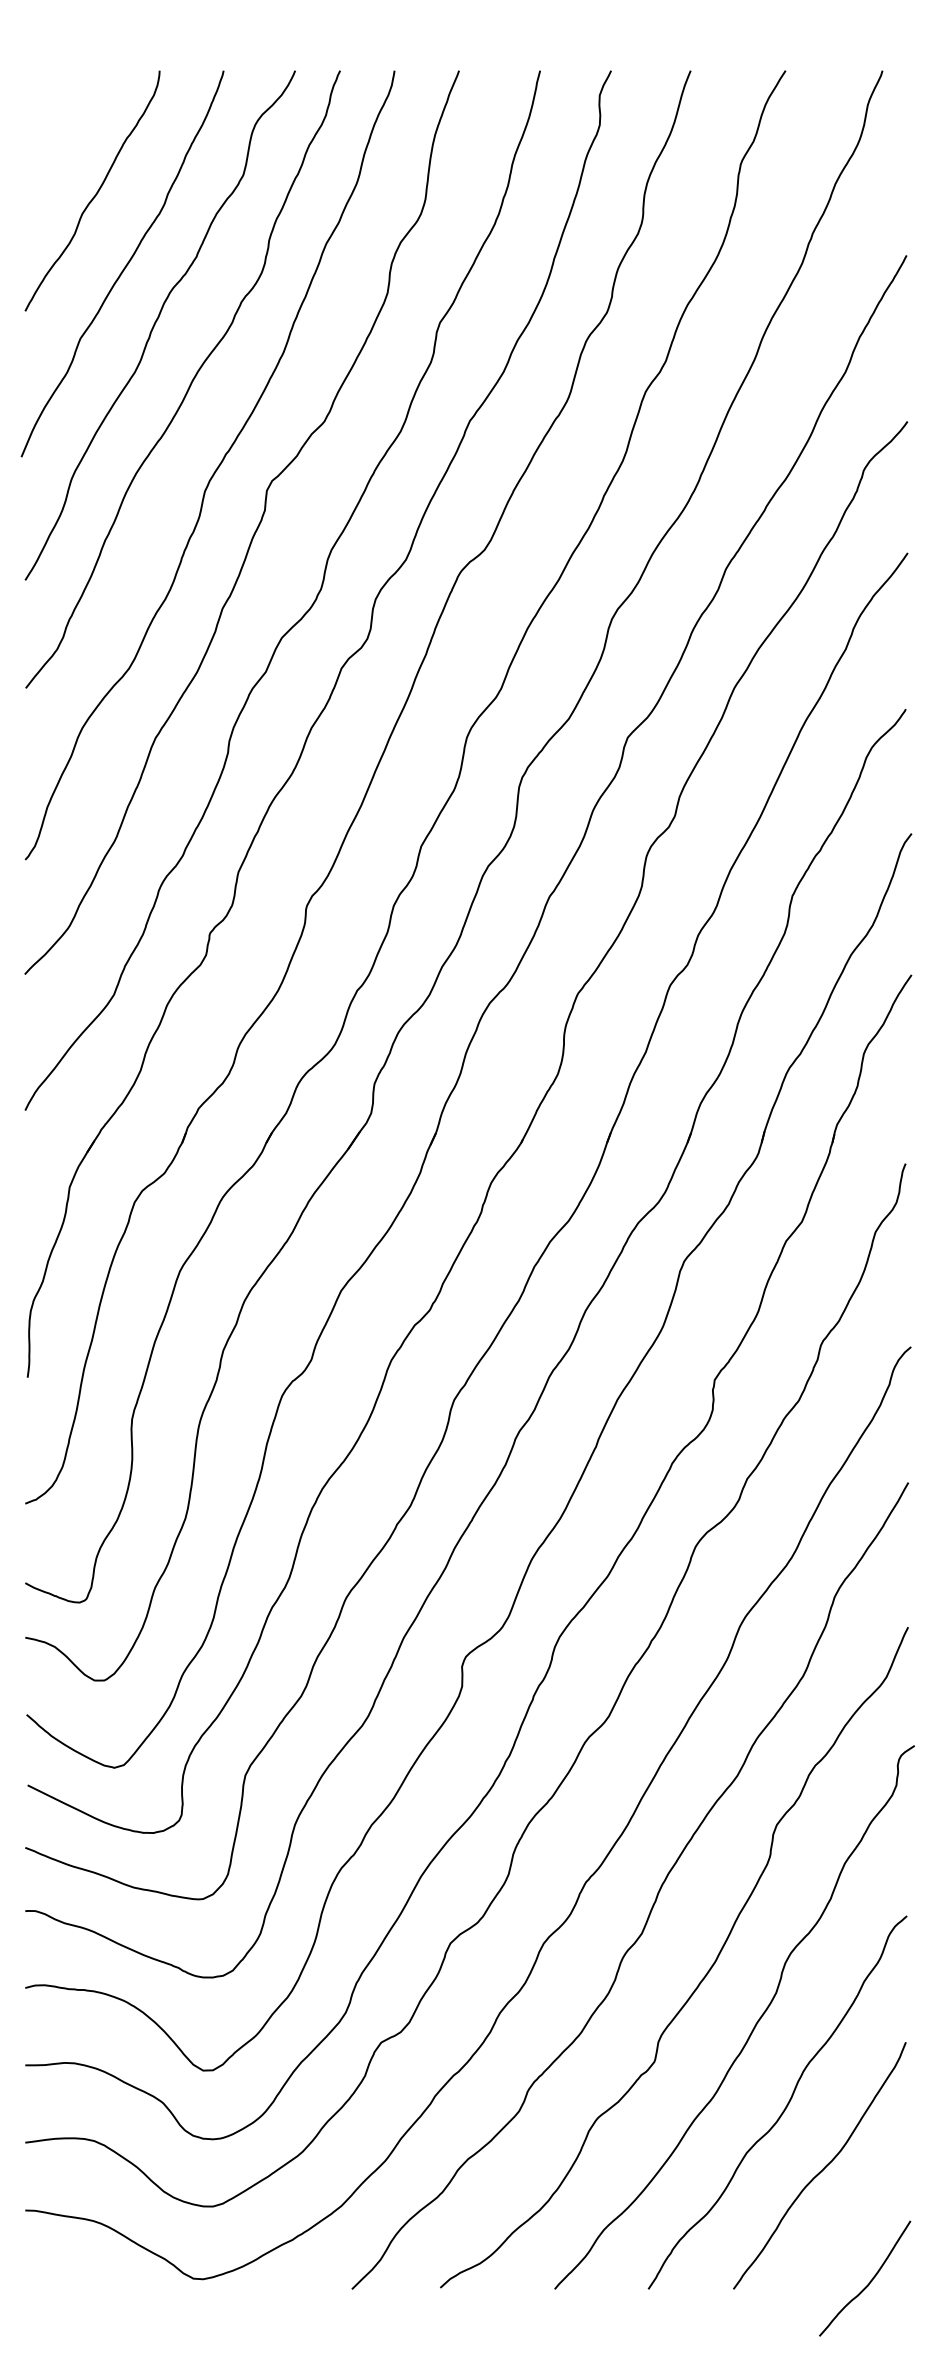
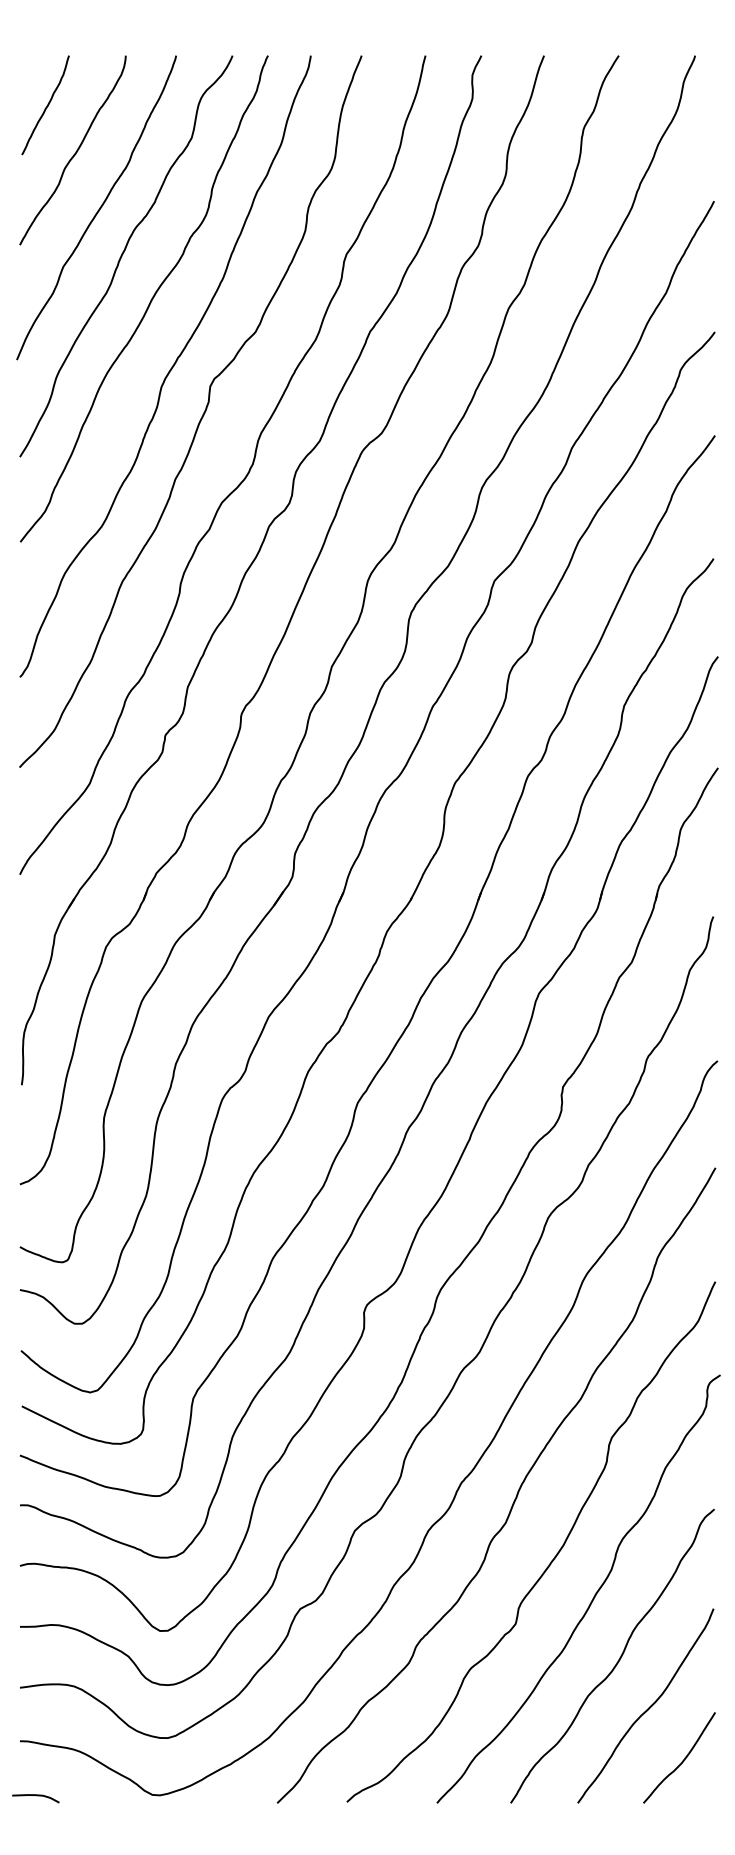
curve: (58, 133) -> (46, 105), added
curve: (46, 2280) -> (36, 1796), added
curve: (868, 2281) -> (682, 1760), moved

